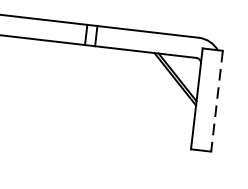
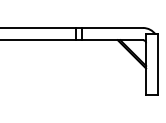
line: (217, 102) -> (158, 65), dashed -> solid

